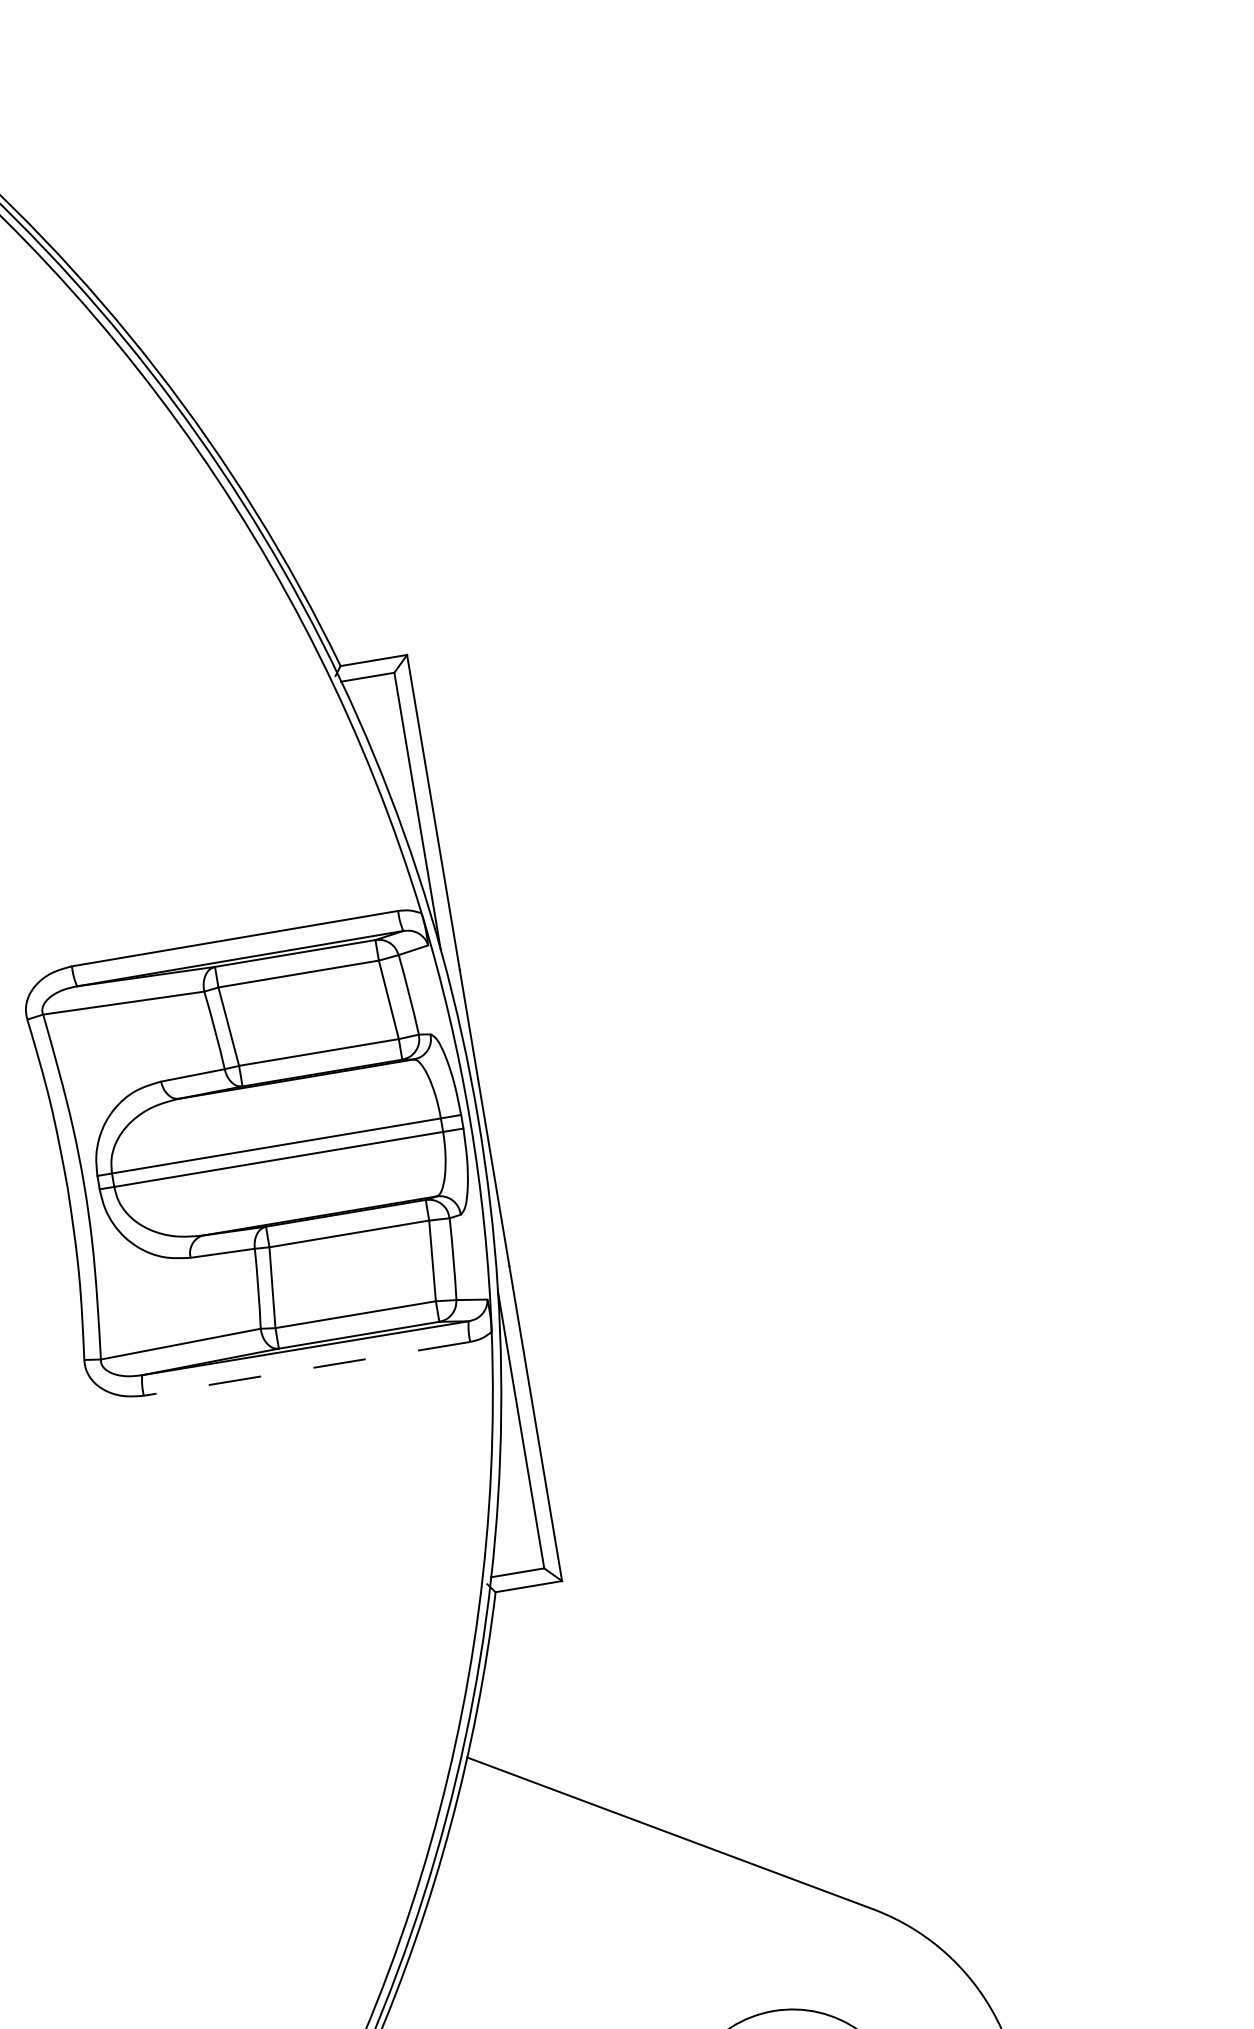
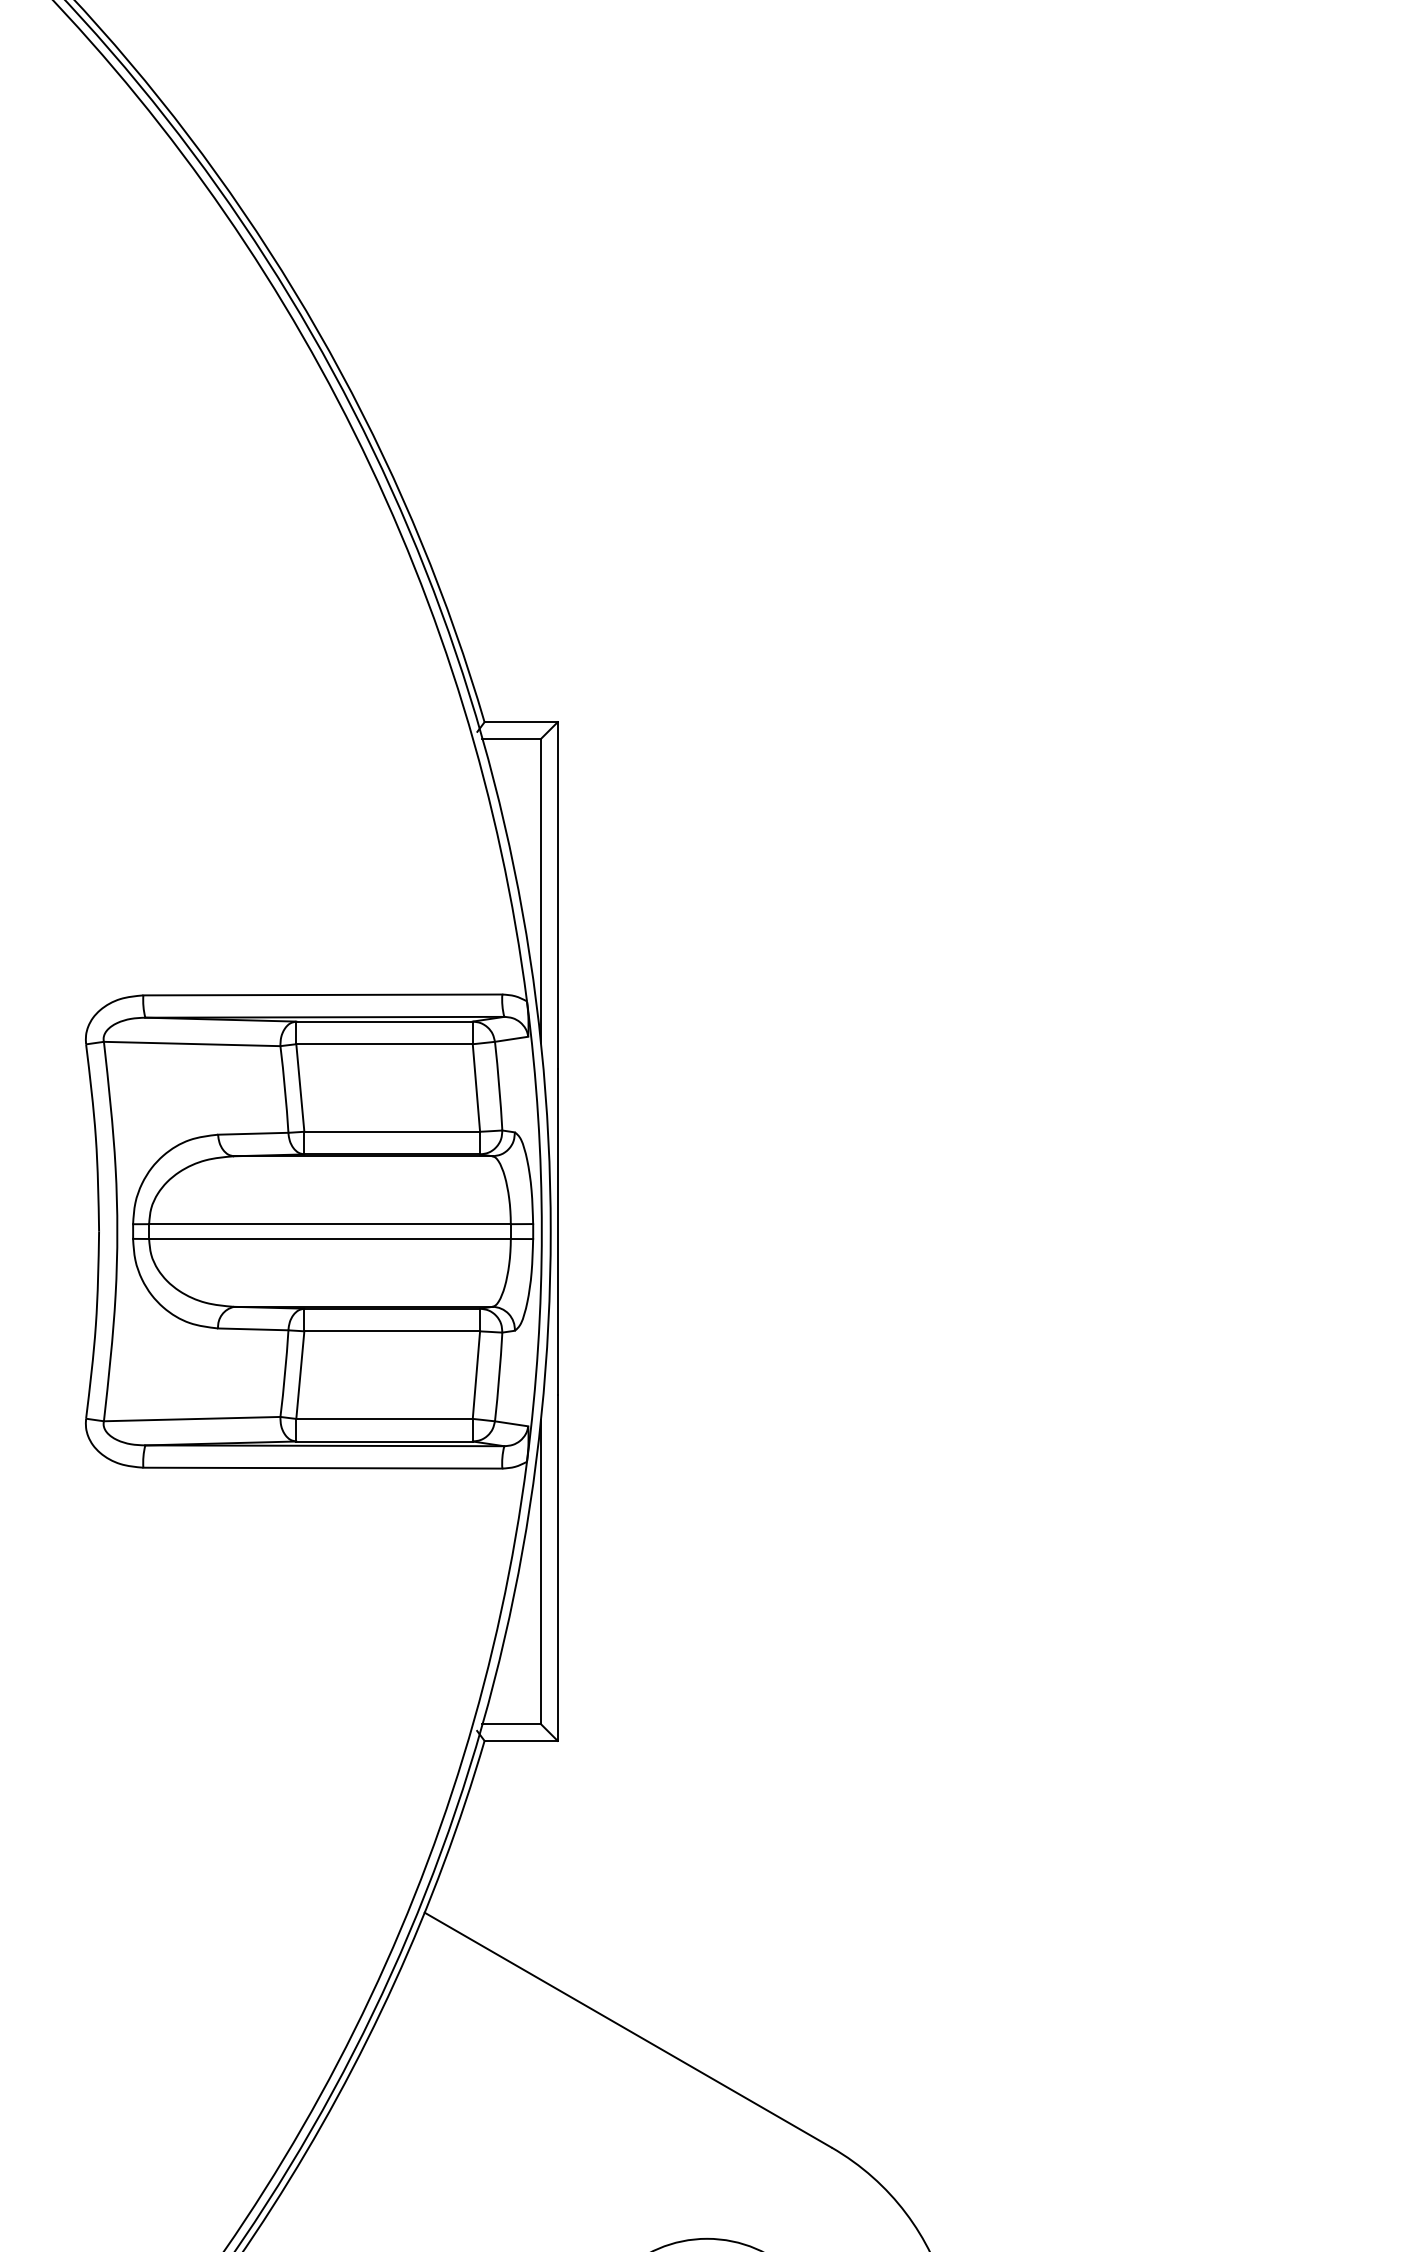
line: (306, 1369) -> (322, 1468), dashed -> solid

